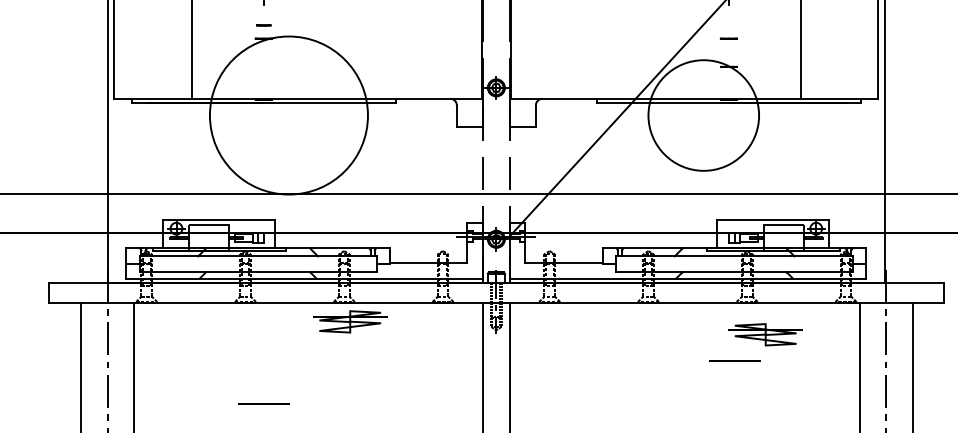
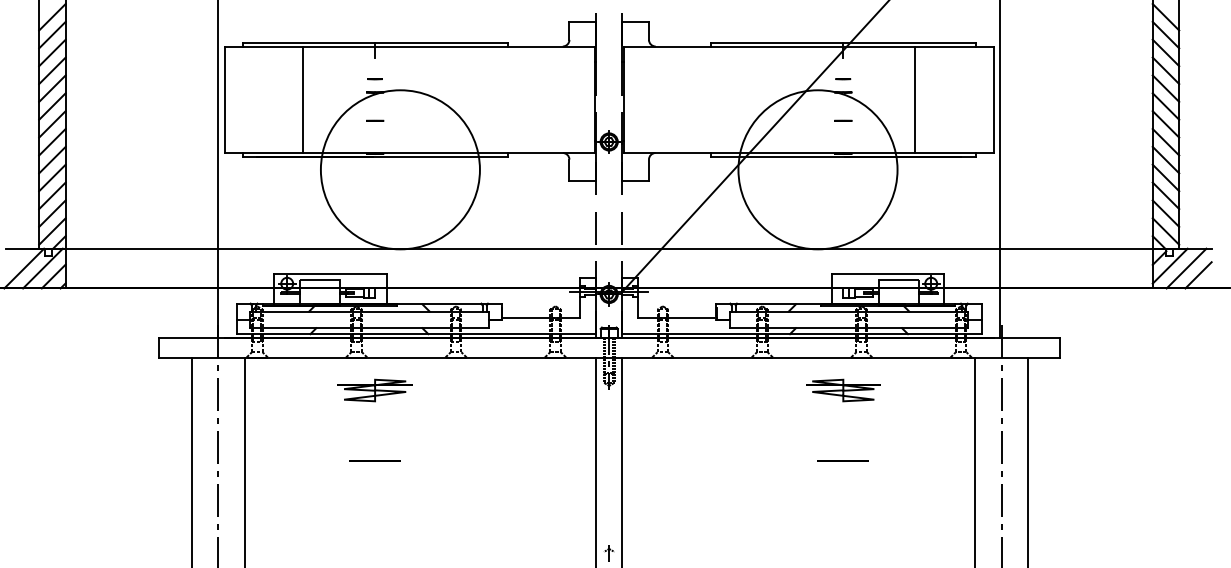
line: (729, 25) -> (843, 79), added
line: (264, 66) -> (375, 120), added
circle: (703, 115) -> (817, 169), size x1.43
part: (349, 321) -> (374, 390), moved
part: (765, 334) -> (843, 390), moved
line: (734, 360) -> (842, 460), moved

